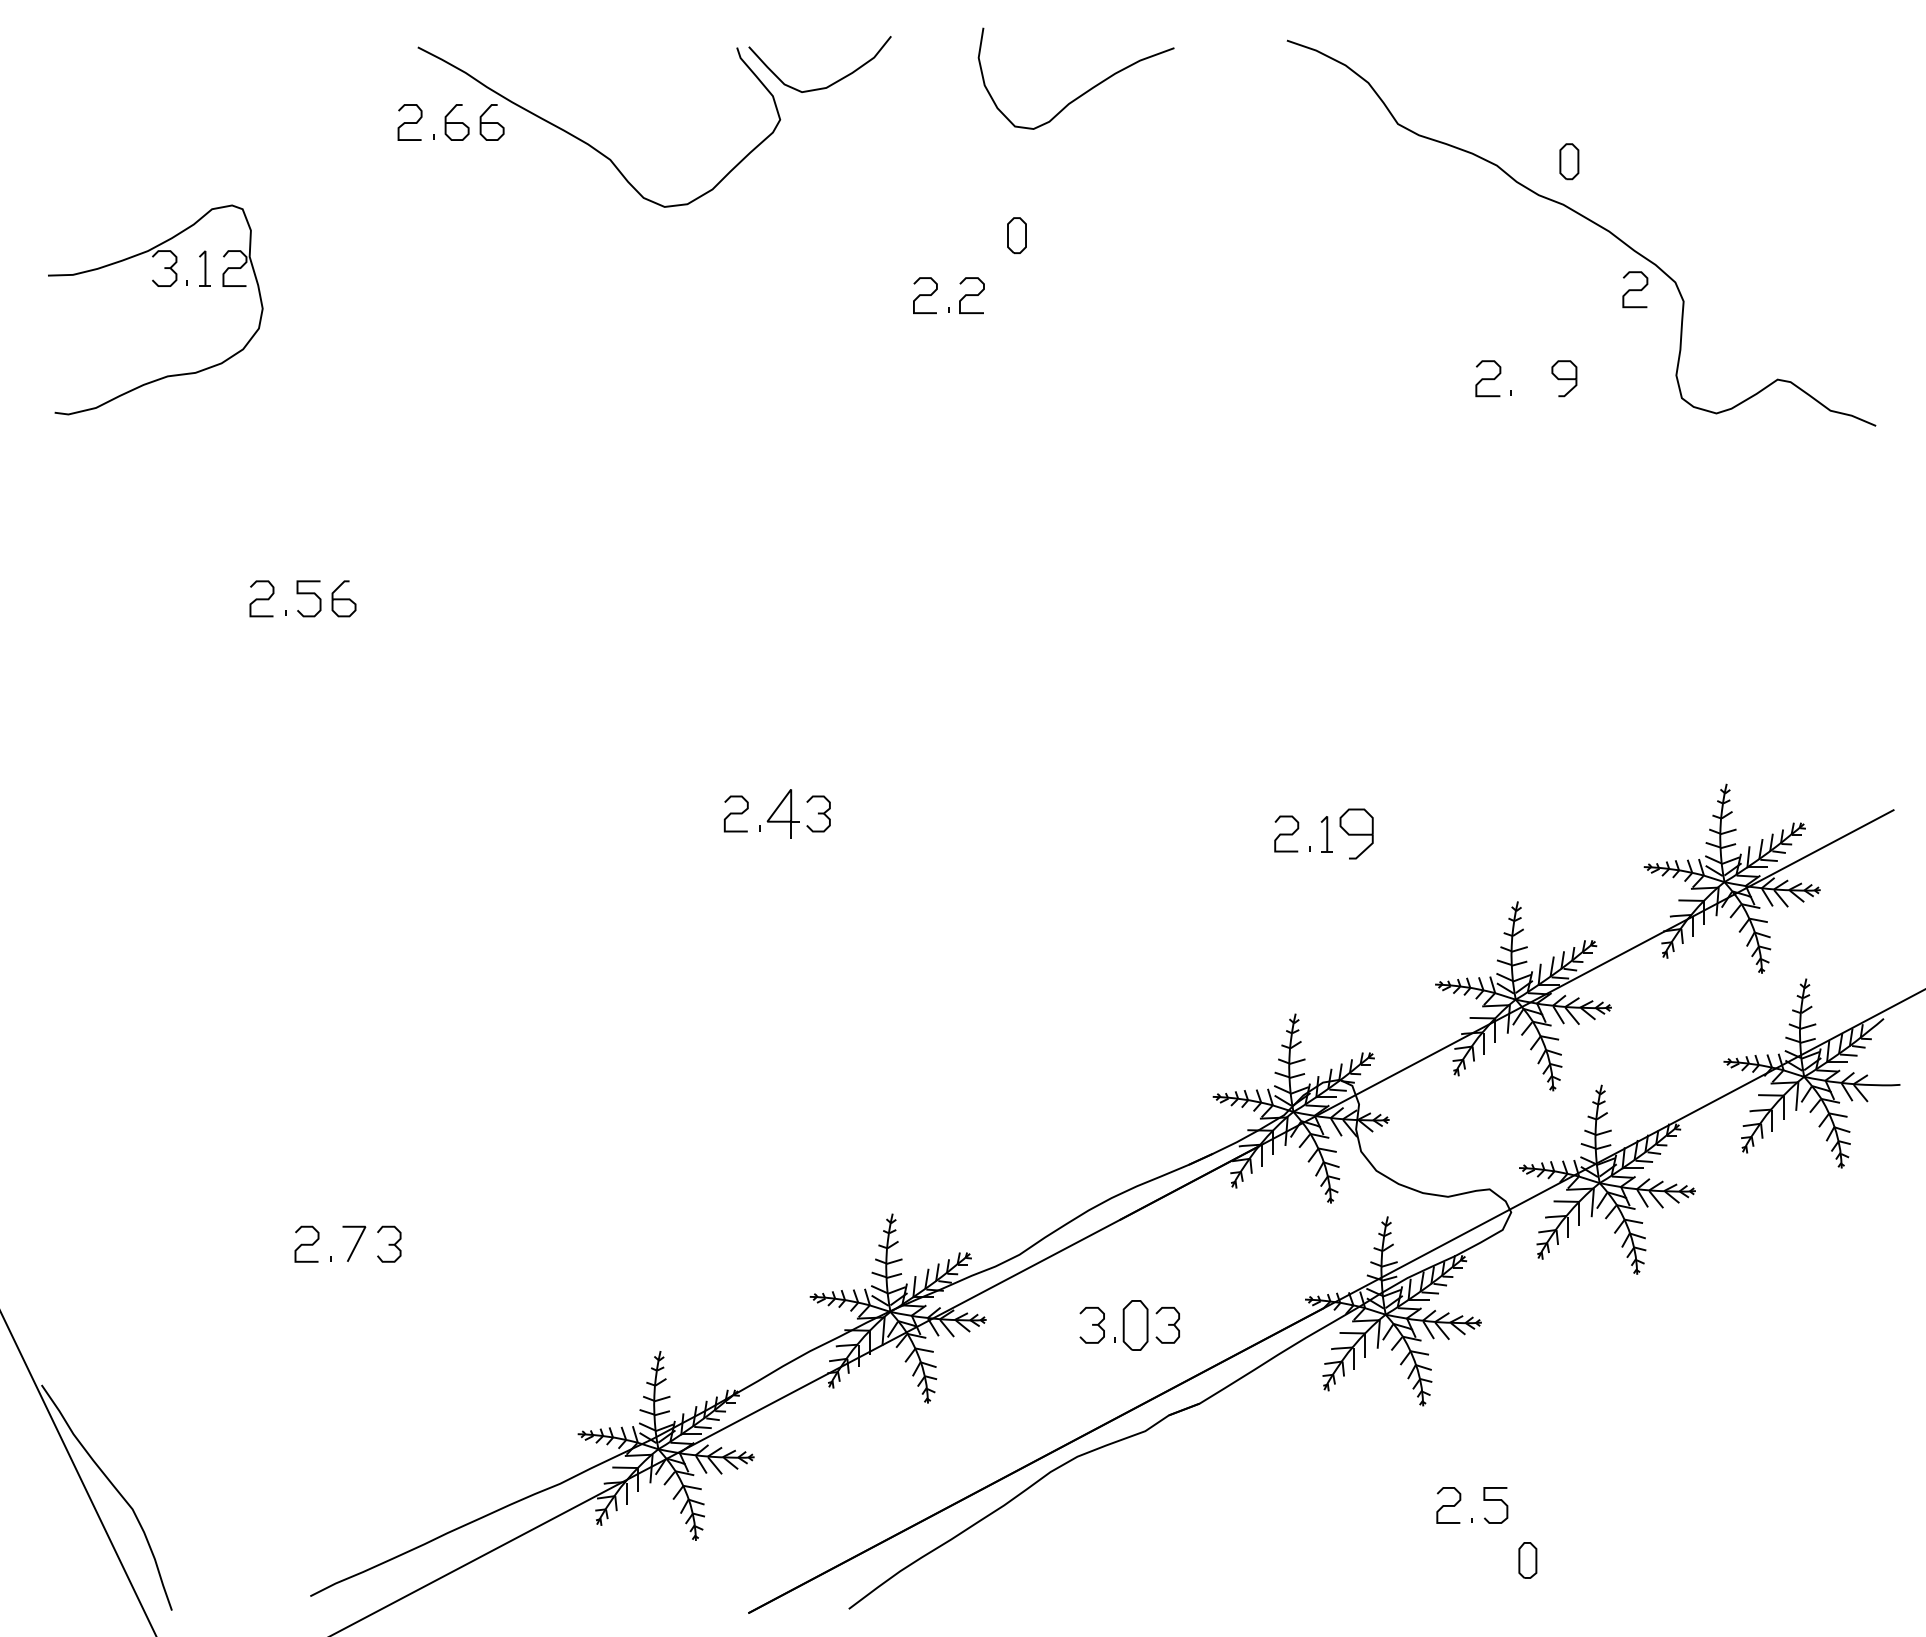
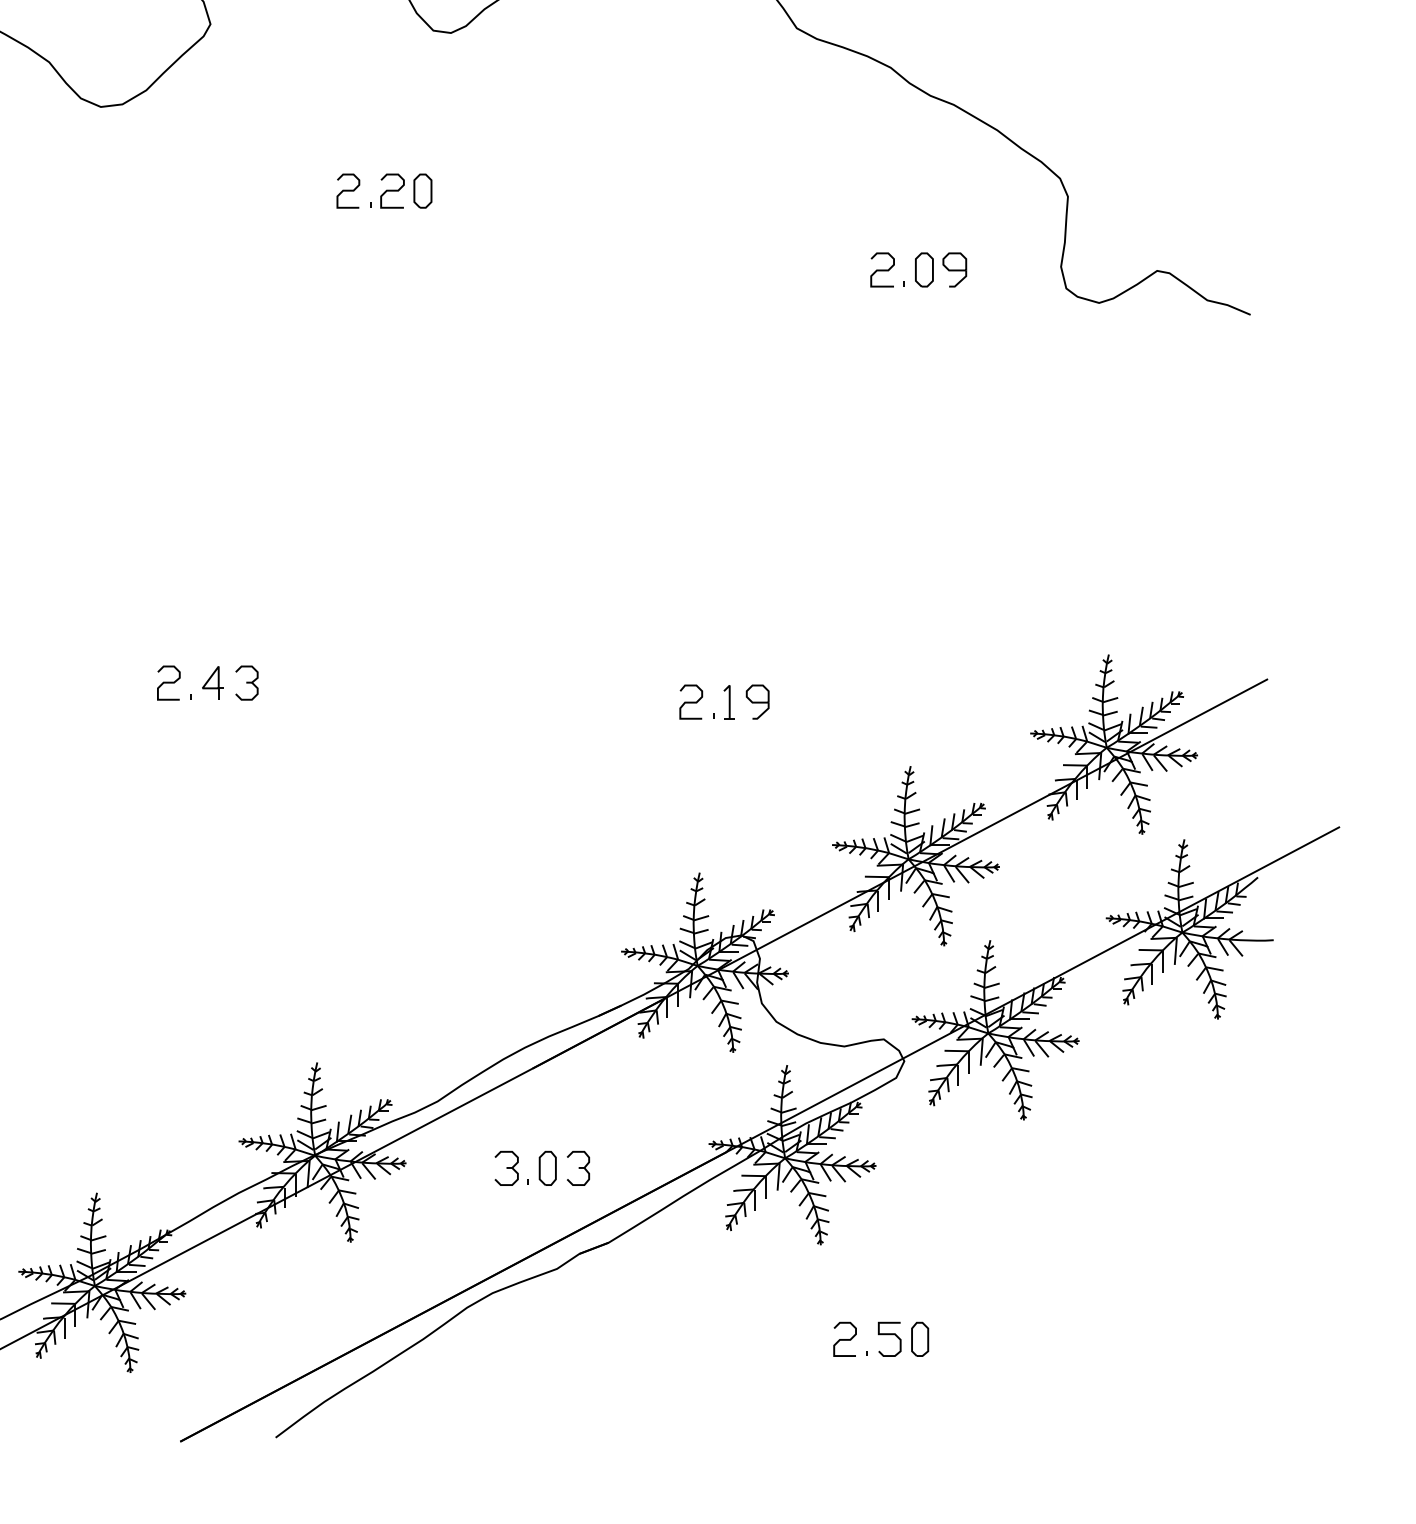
part: (1569, 161) -> (924, 269), moved
part: (1016, 235) -> (422, 191), moved
curve: (1635, 289) -> (1022, 185), removed
part: (782, 813) -> (212, 682), size x0.71
part: (1356, 833) -> (757, 701), size x0.71
part: (1135, 1324) -> (547, 1167), size x0.71
part: (1527, 1560) -> (919, 1339), moved

